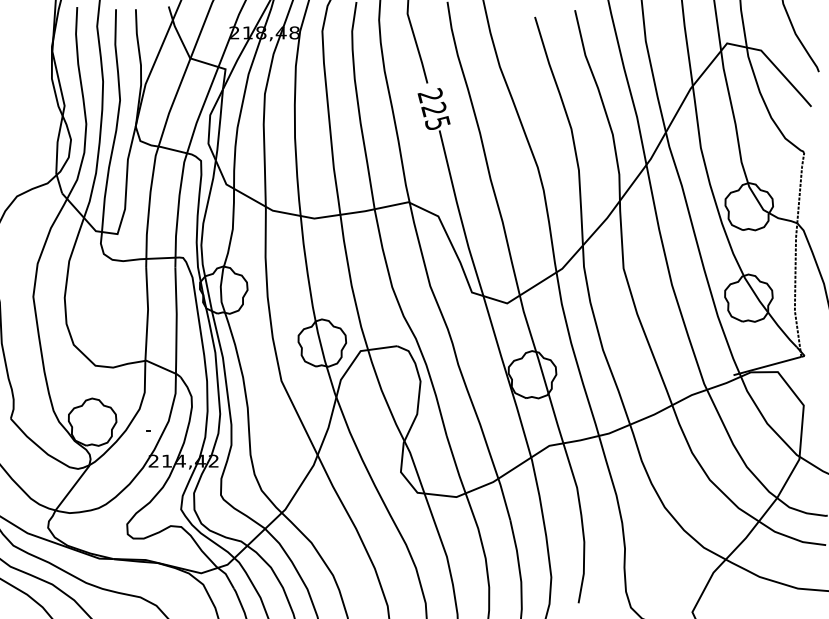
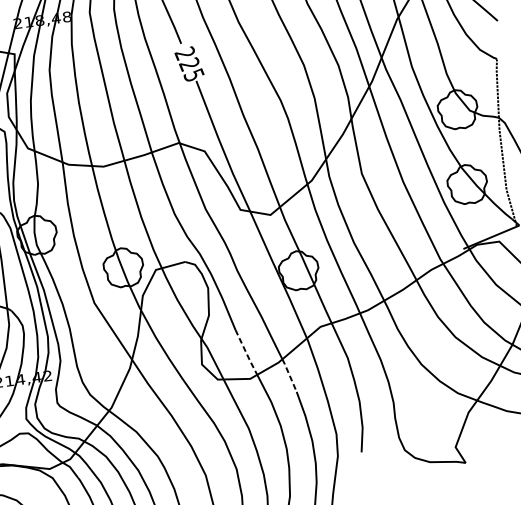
line: (456, 465) -> (246, 353), solid -> dashed
line: (504, 499) -> (289, 375), solid -> dashed

